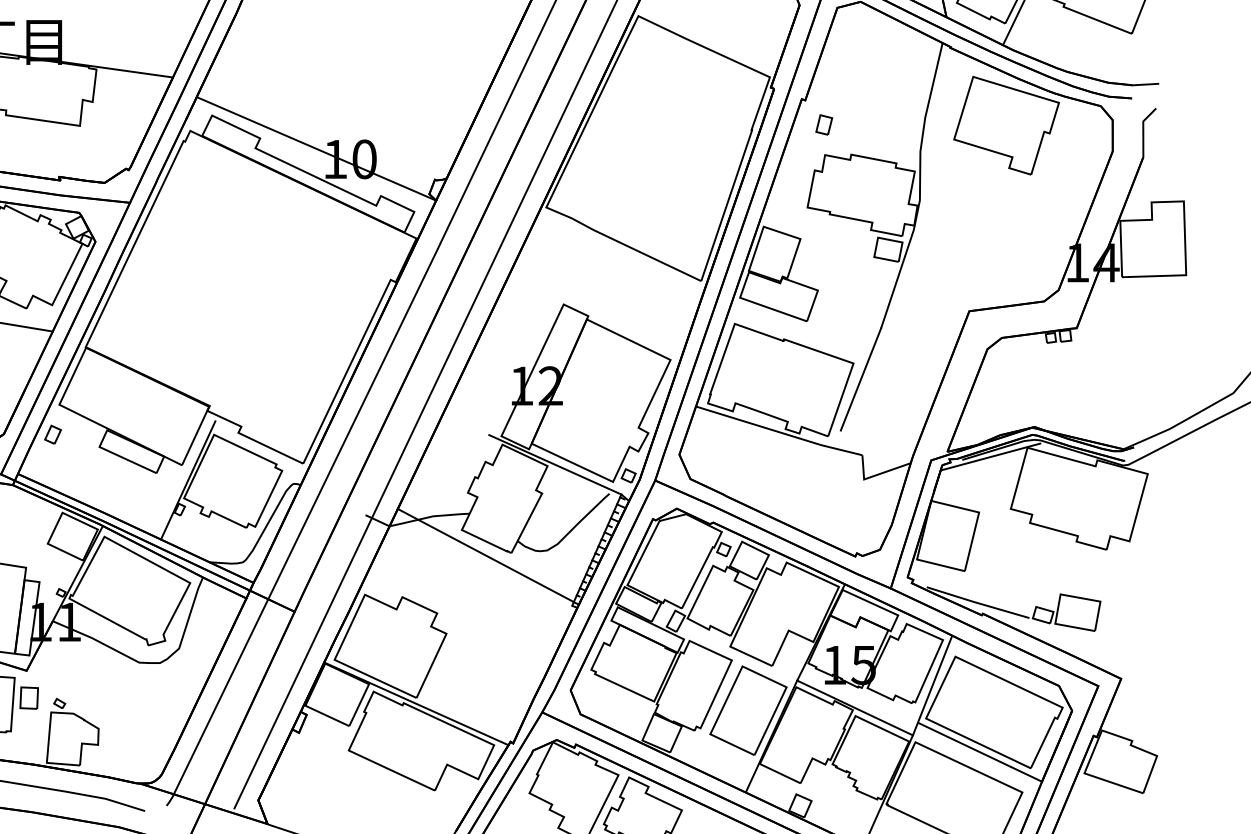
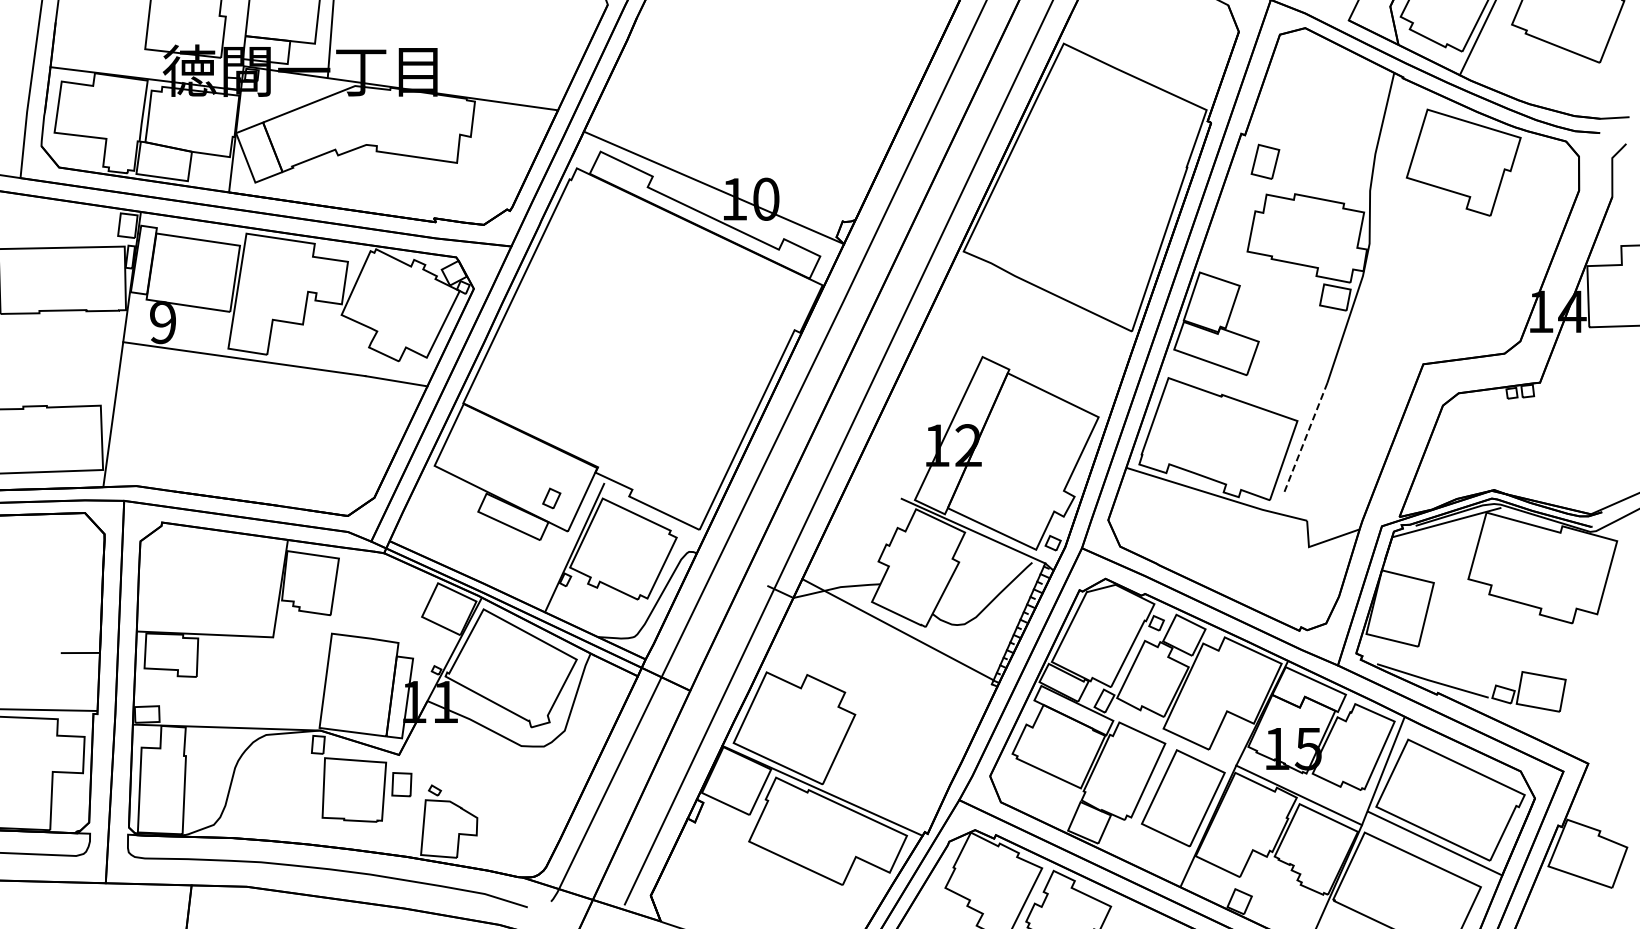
part: (824, 124) -> (1265, 161), size x1.6
line: (860, 379) -> (1305, 438), solid -> dashed
part: (52, 434) -> (551, 498), moved

